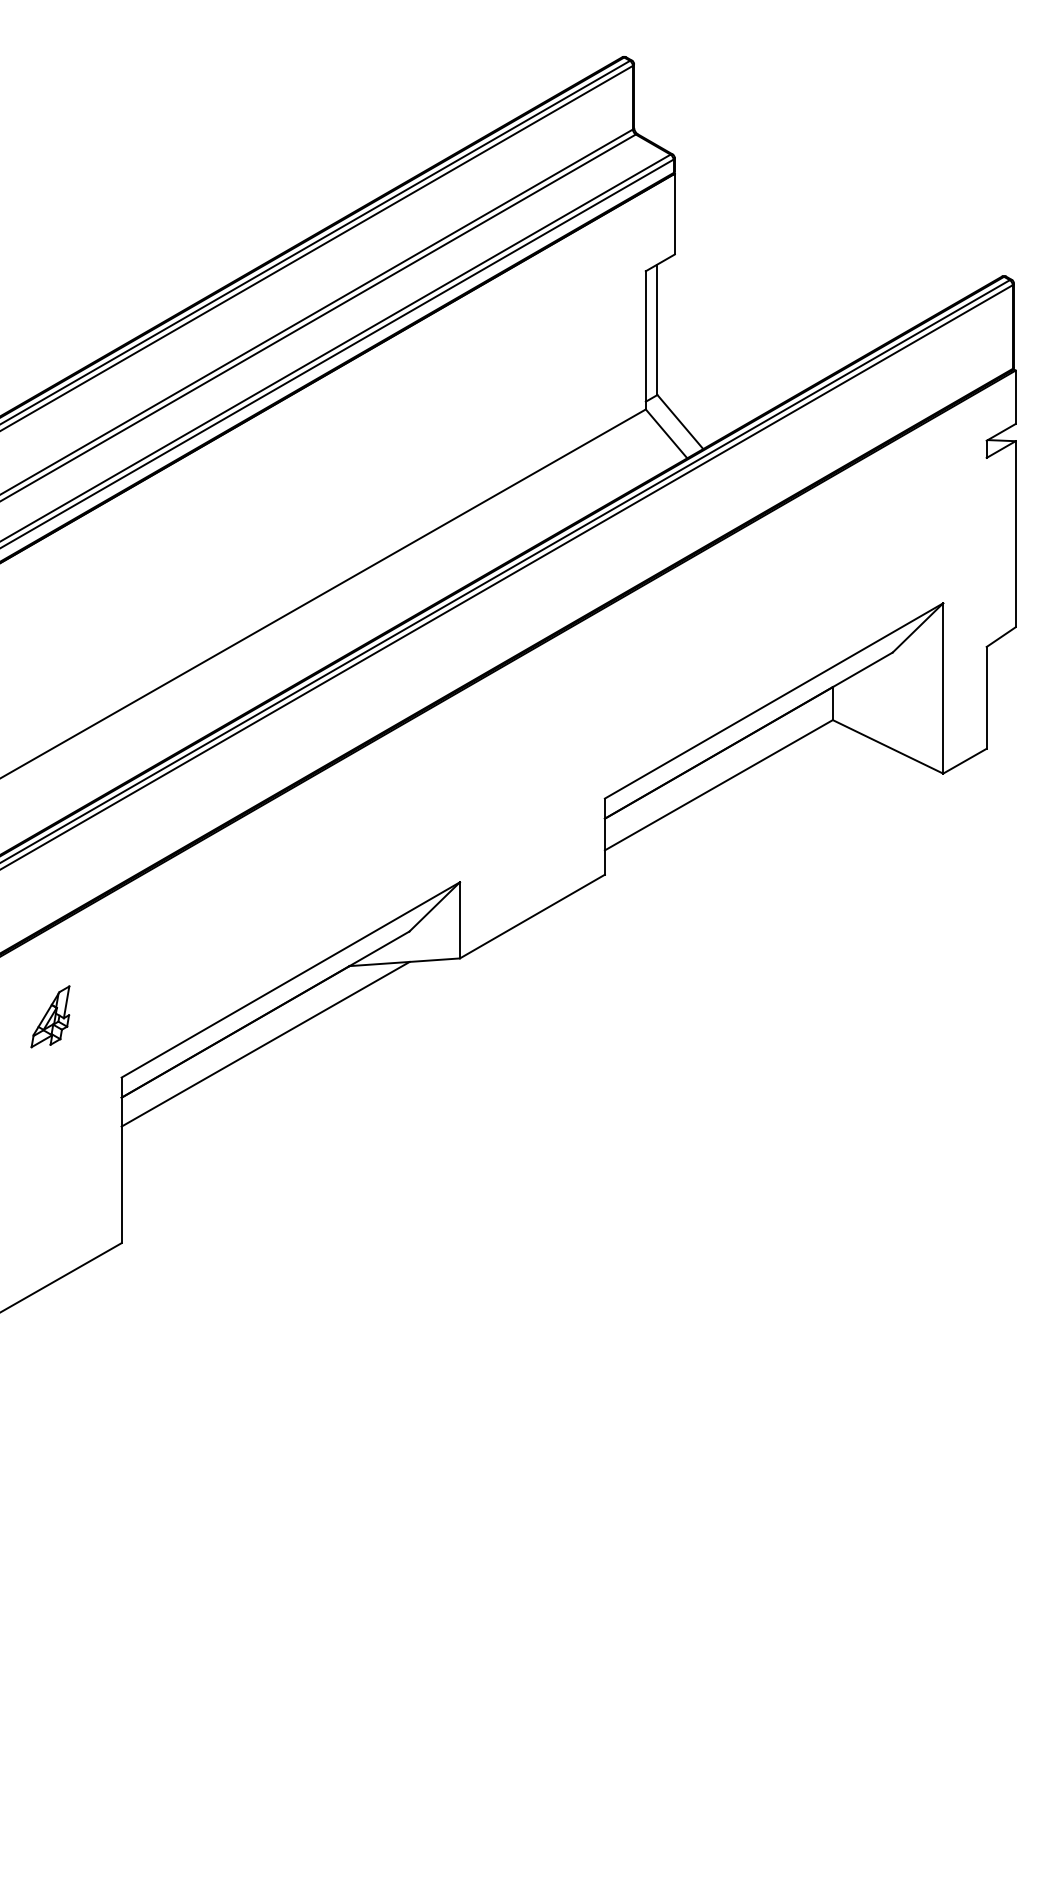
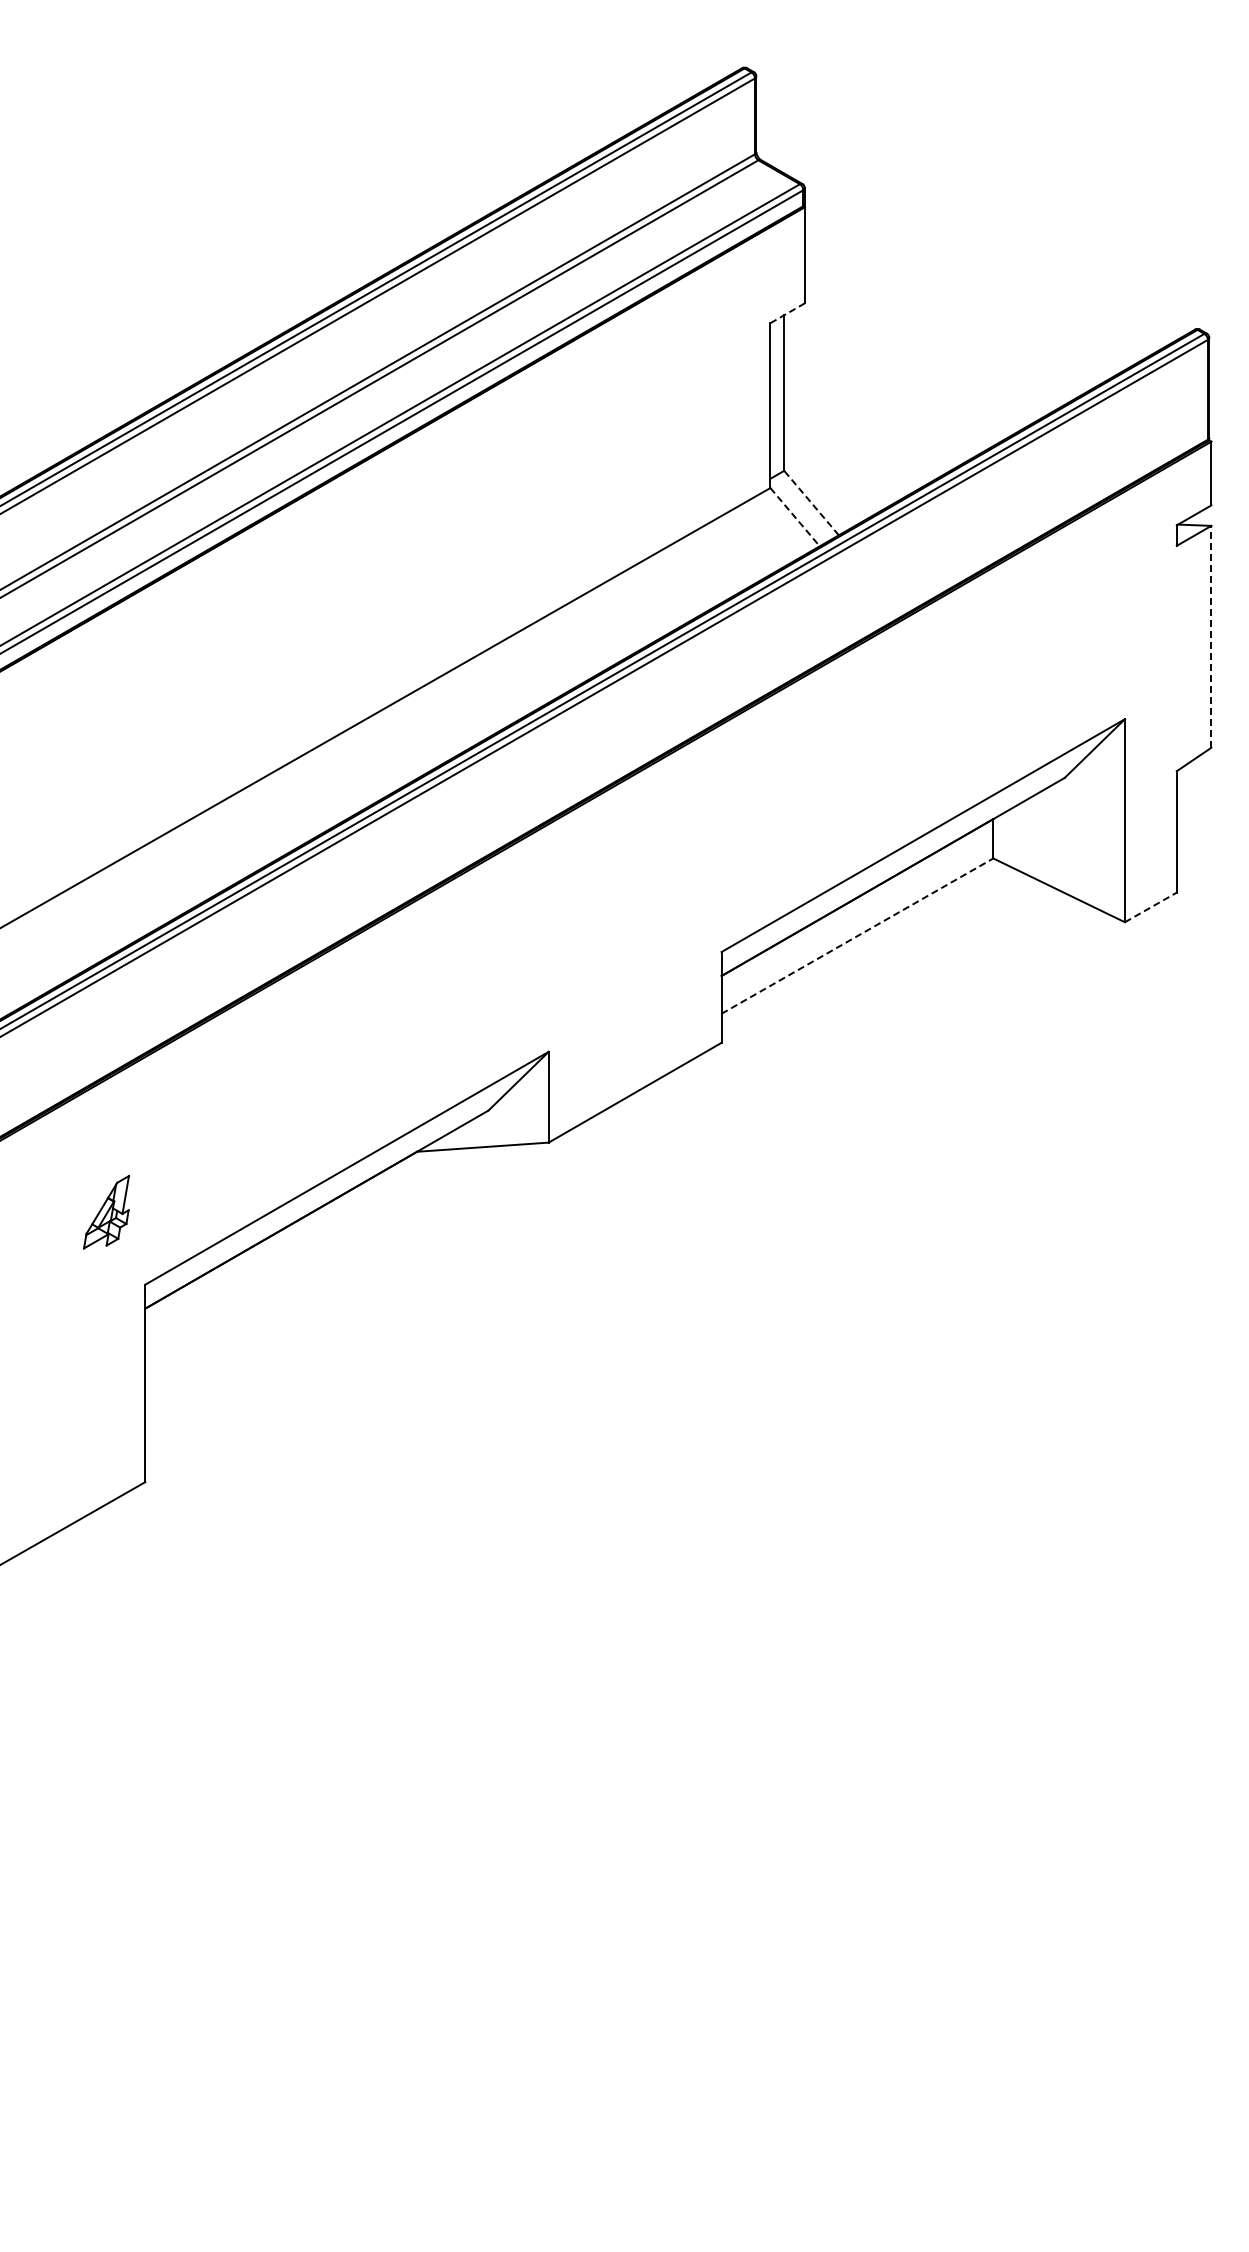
line: (660, 263) -> (787, 313), solid -> dashed
line: (680, 421) -> (811, 502), solid -> dashed
line: (666, 434) -> (795, 517), solid -> dashed
line: (1015, 533) -> (1211, 636), solid -> dashed
line: (964, 761) -> (1150, 907), solid -> dashed
line: (718, 785) -> (857, 936), solid -> dashed
part: (50, 1017) -> (106, 1212), moved
line: (265, 1043) -> (316, 1244), removed

